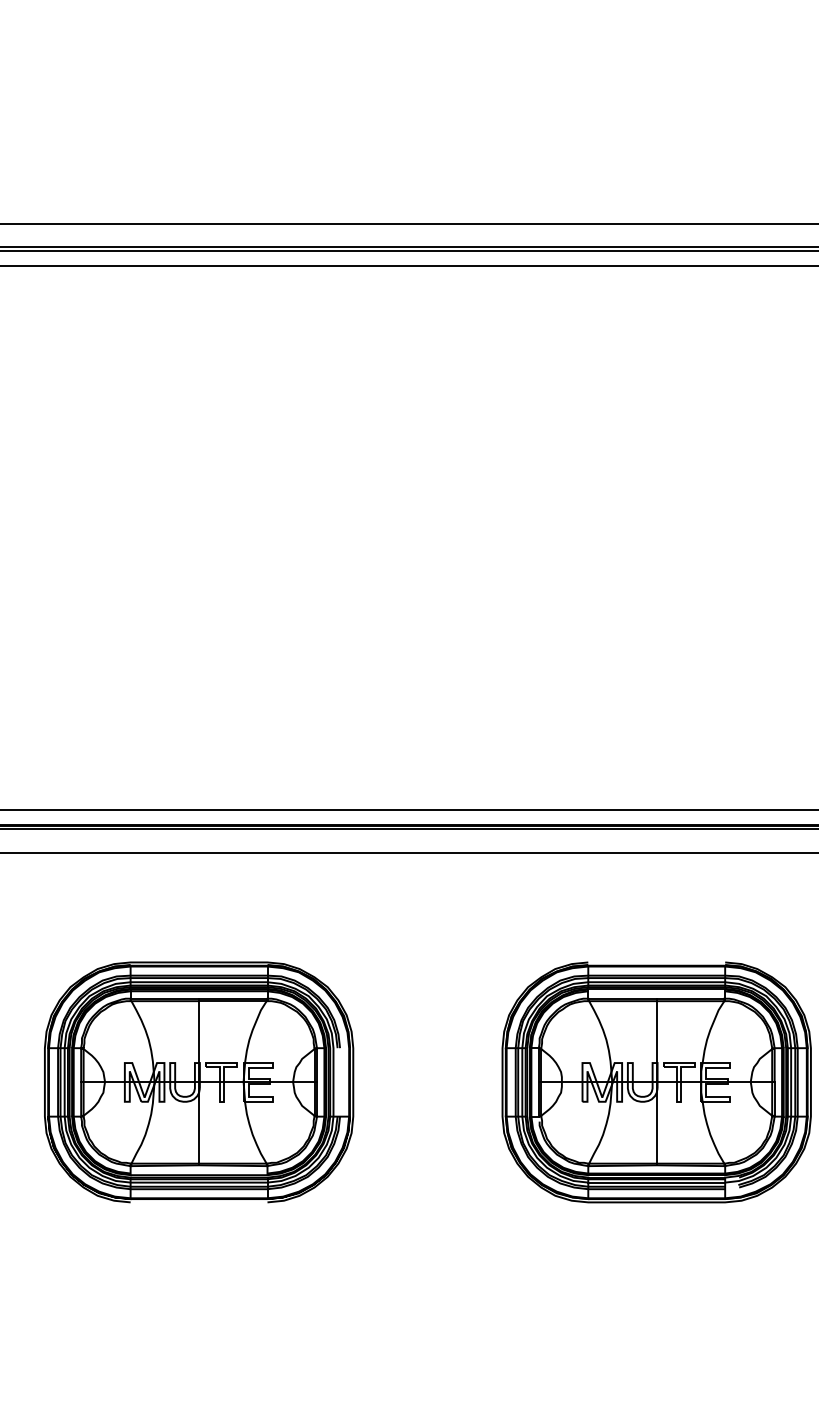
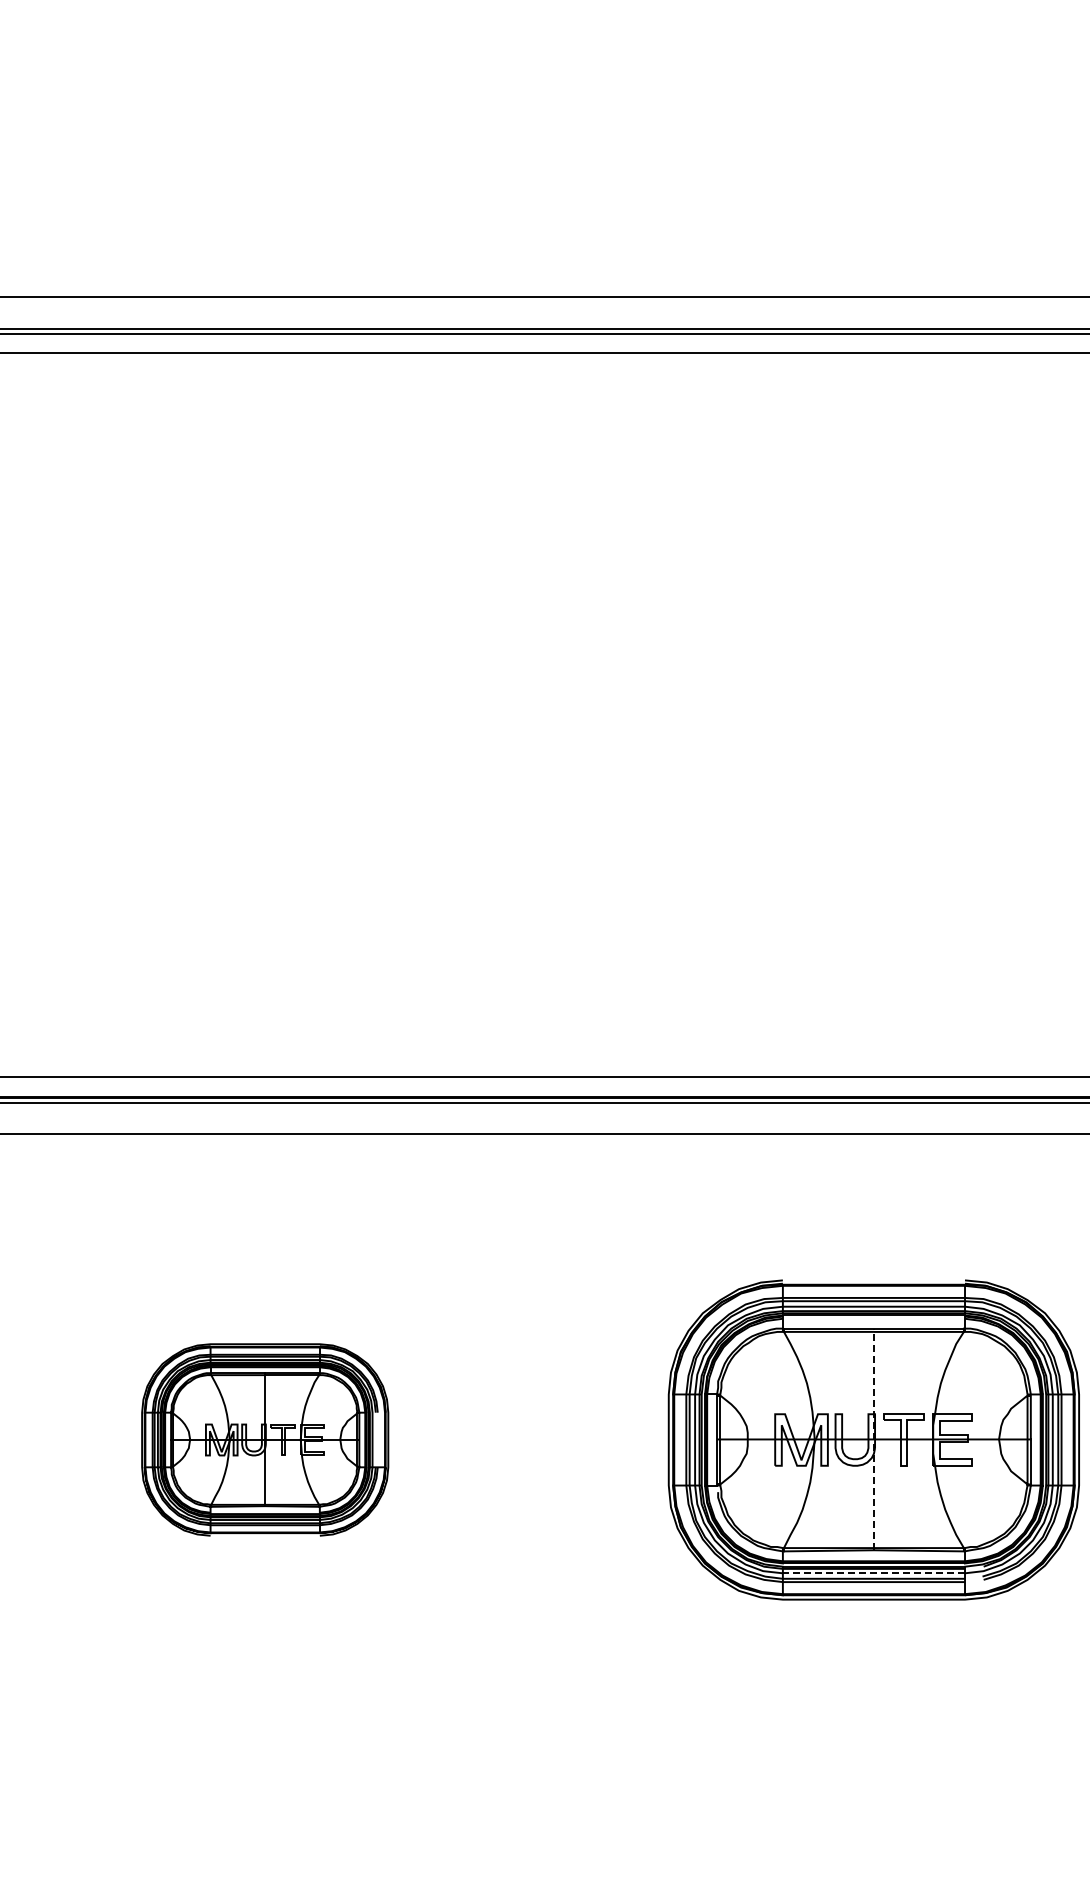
part: (199, 1082) -> (265, 1439), size x0.6
line: (656, 1082) -> (873, 1439), solid -> dashed
line: (656, 1182) -> (873, 1573), solid -> dashed

